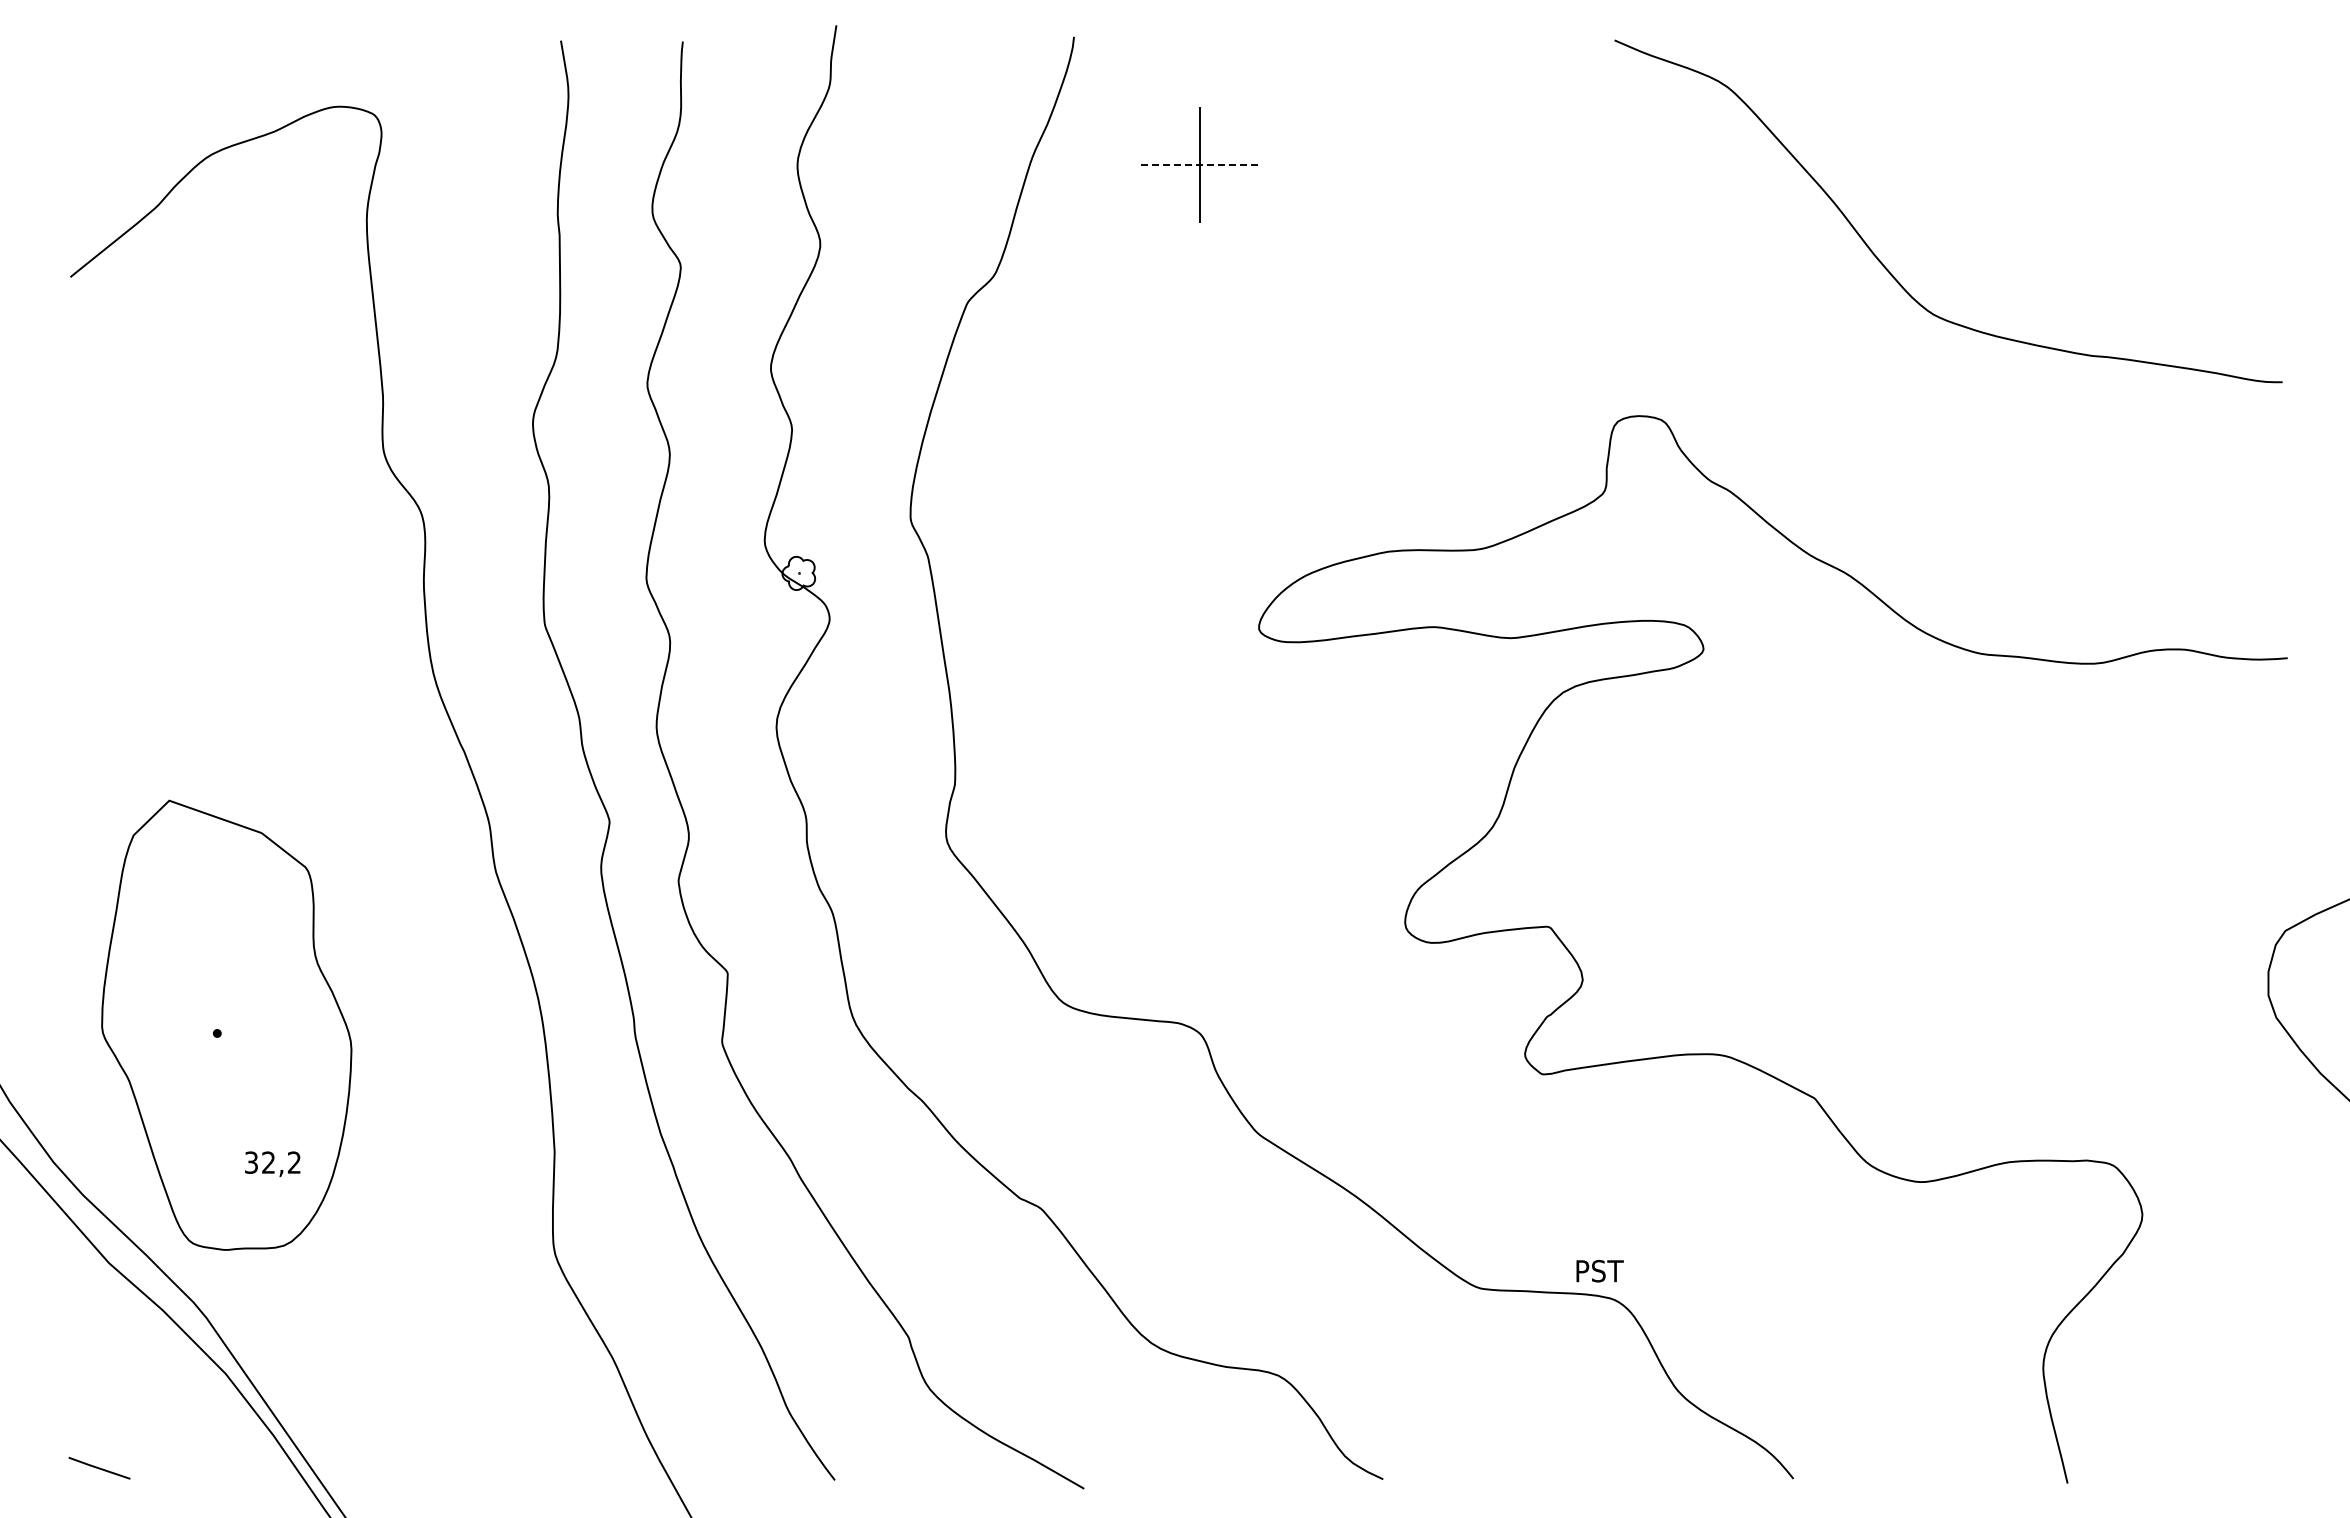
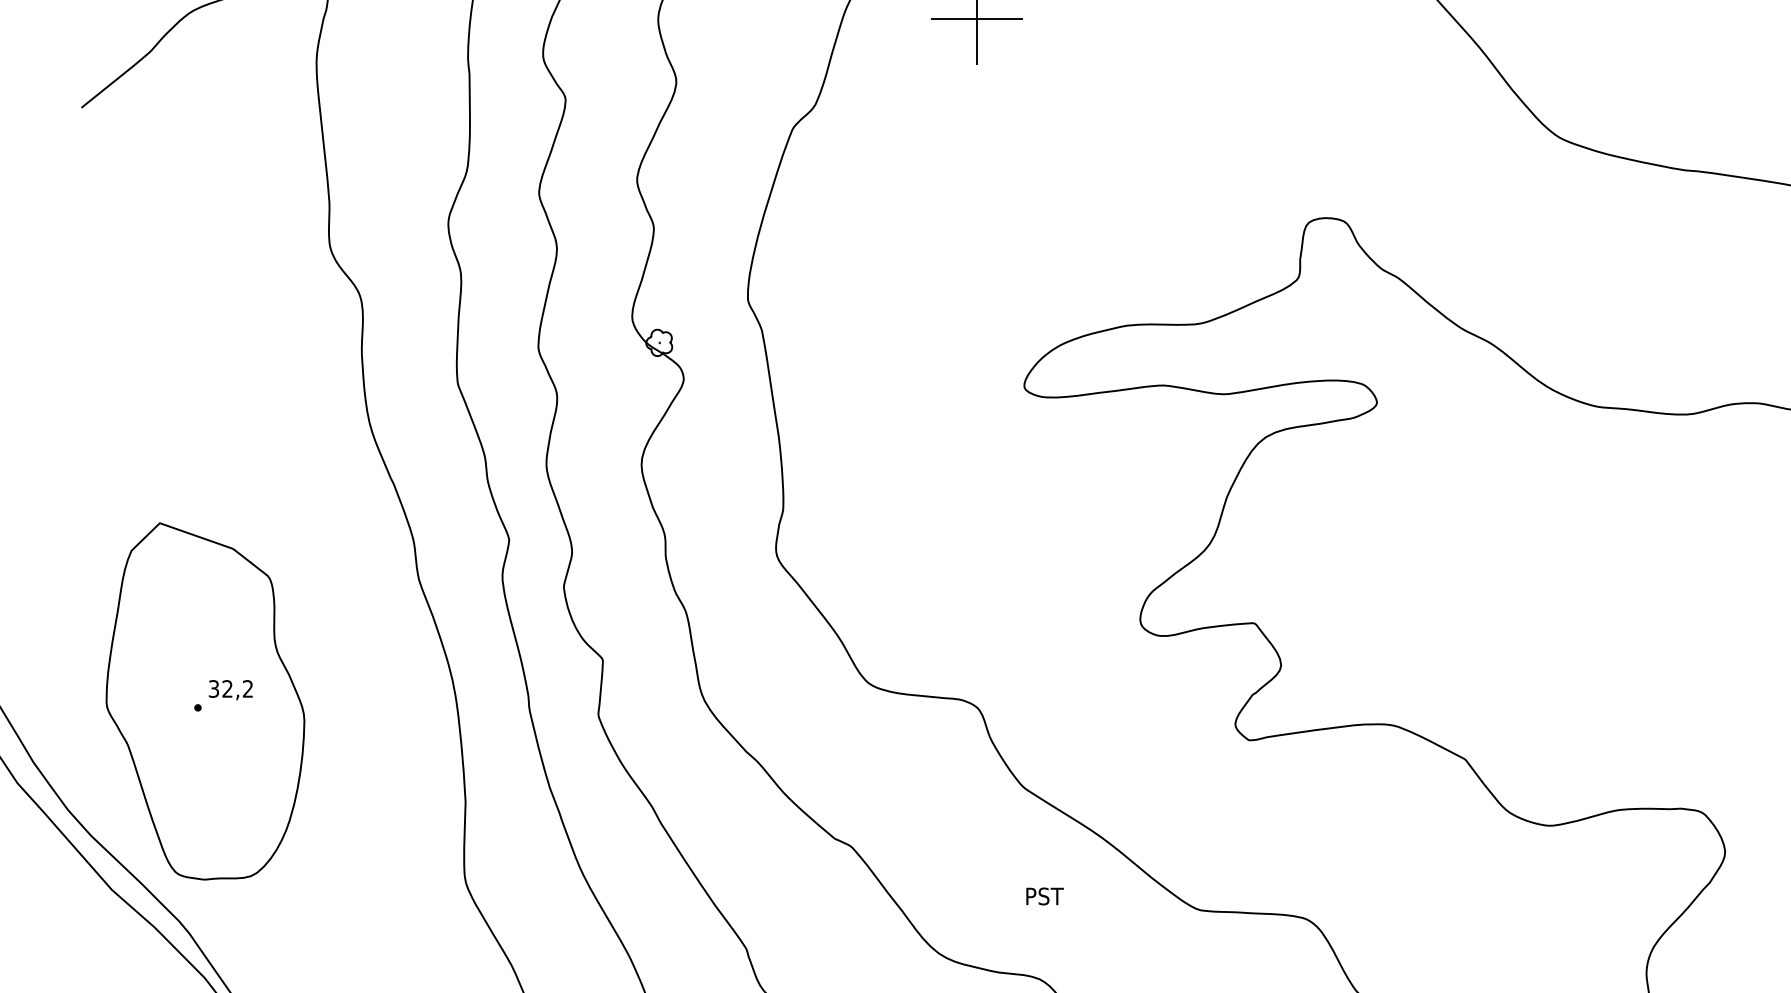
line: (1199, 164) -> (977, 18), dashed -> solid
text: (272, 1164) -> (230, 690), moved
text: (1599, 1271) -> (1044, 896), moved

